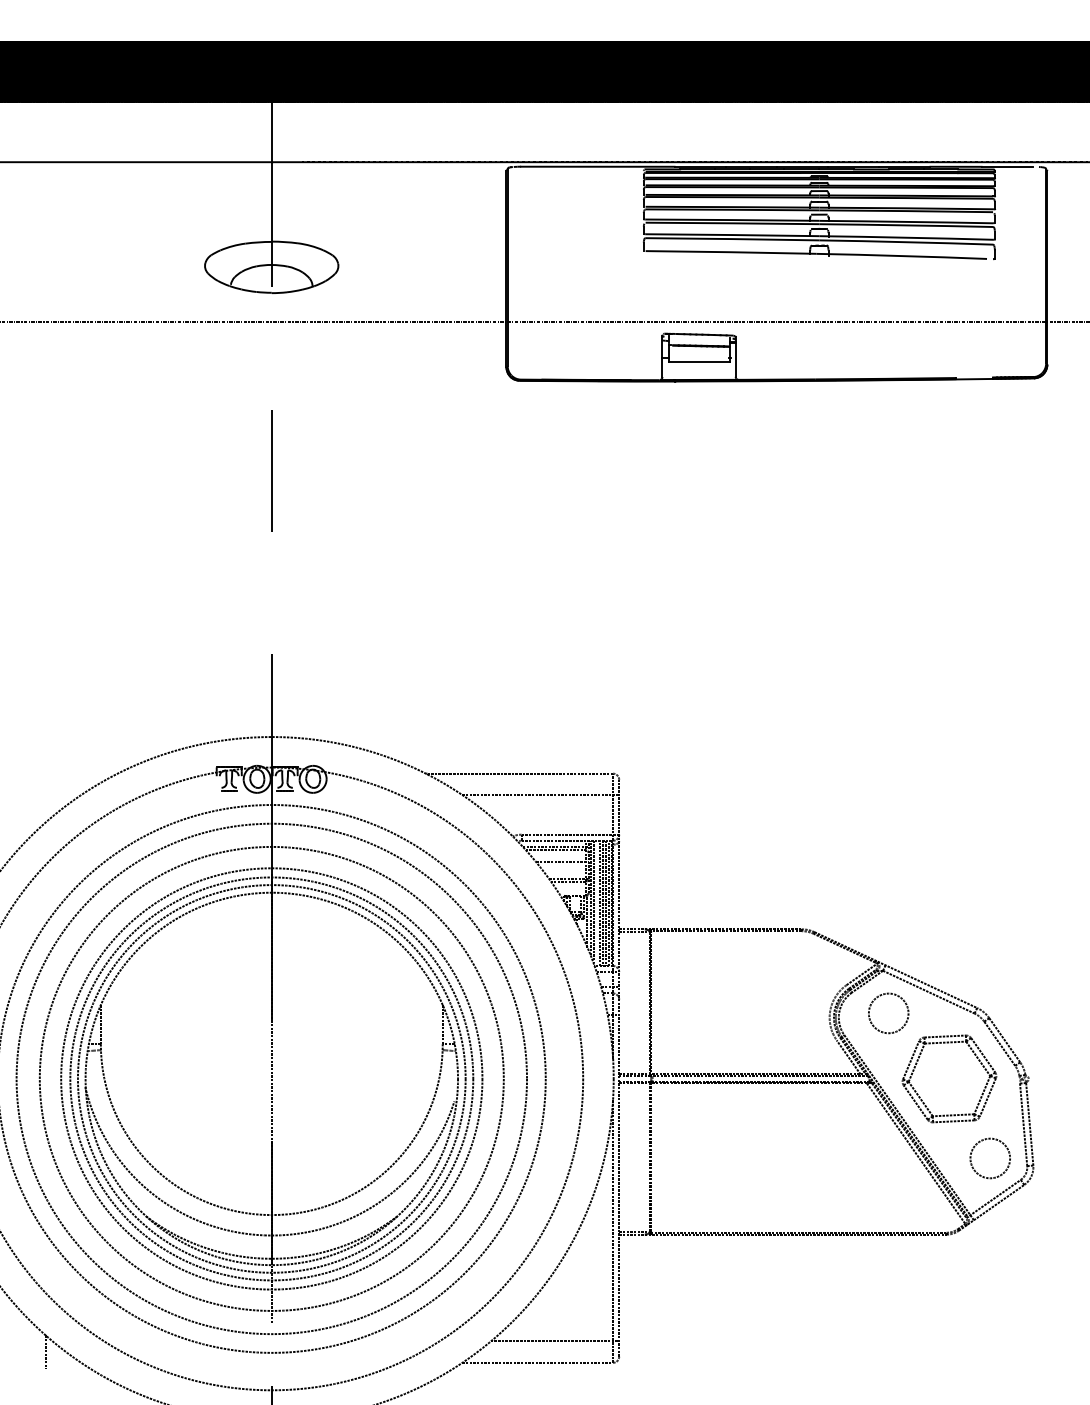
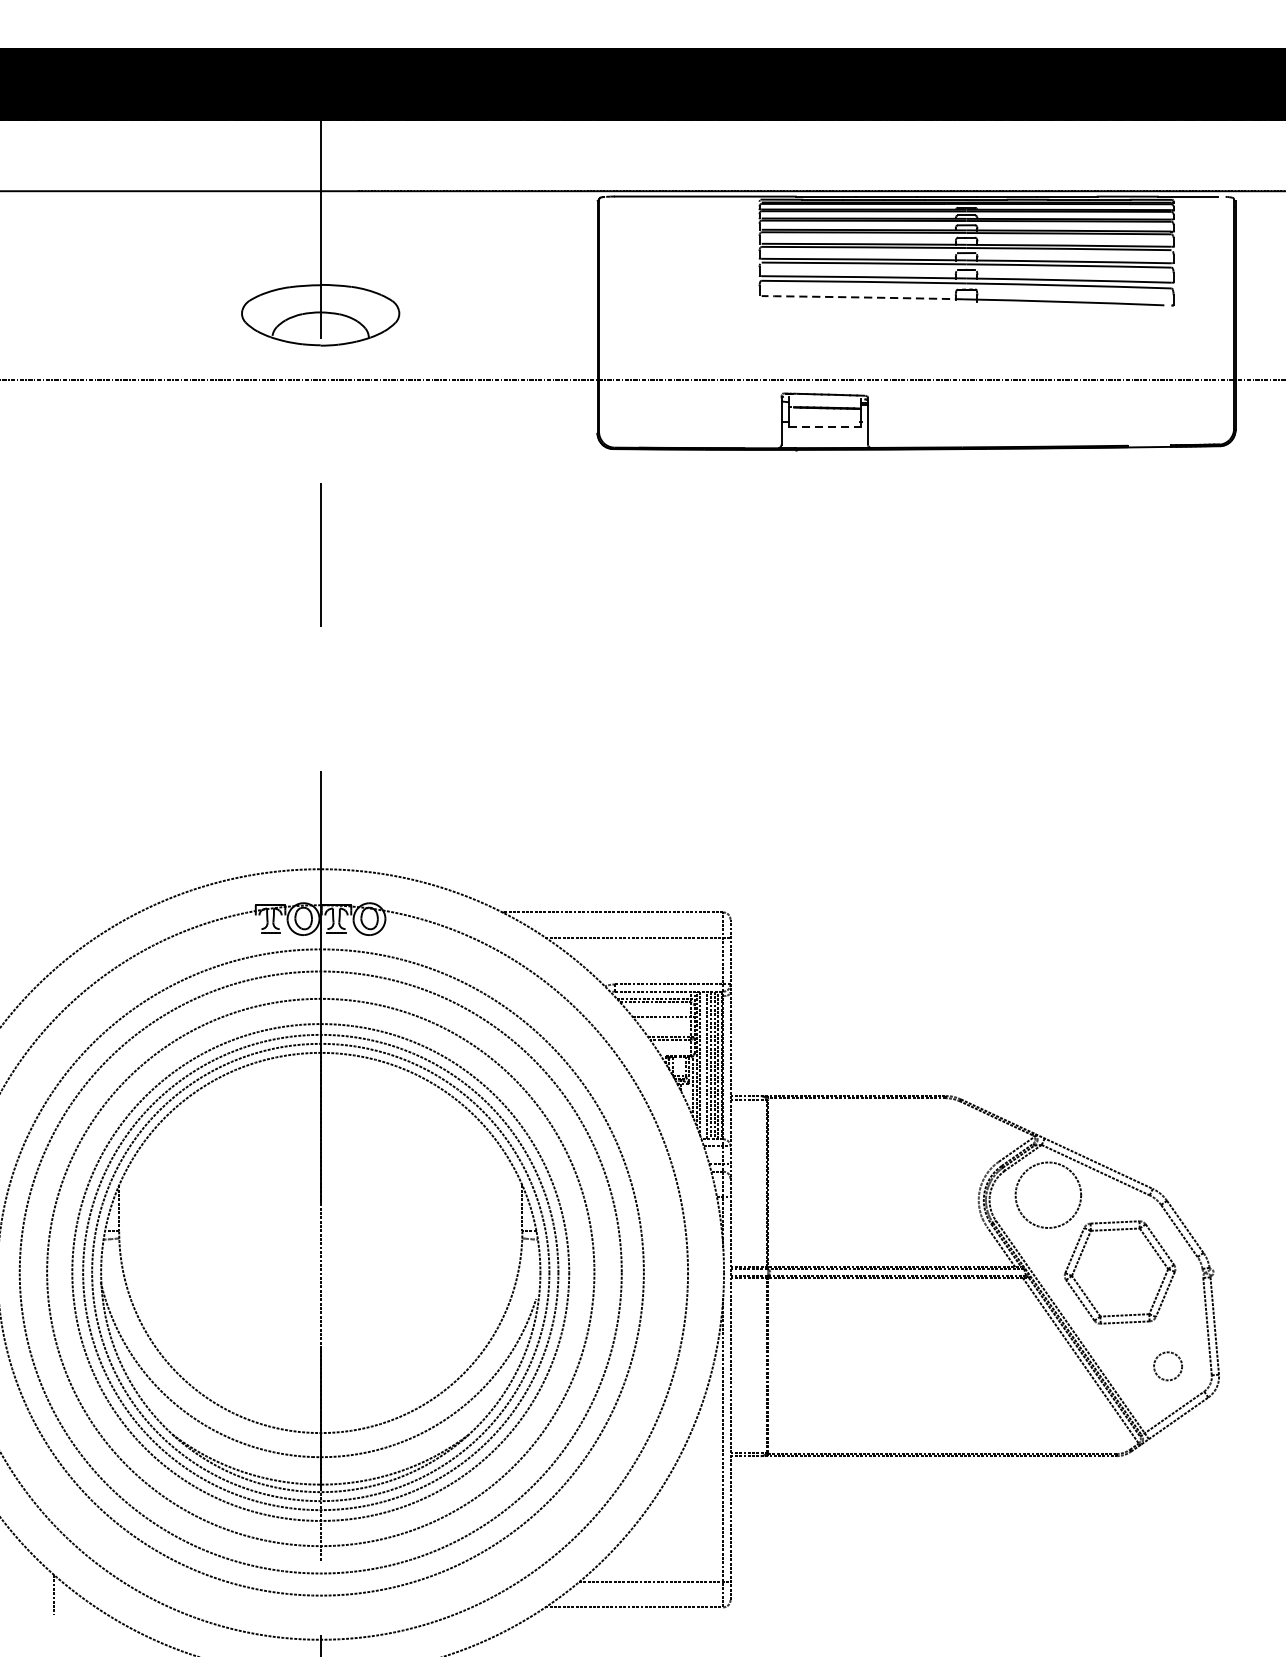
arc: (731, 252) -> (862, 297), solid -> dashed
line: (699, 362) -> (825, 427), solid -> dashed
circle: (888, 1013) -> (1048, 1195), size x1.4
circle: (989, 1158) -> (1167, 1366), size x0.6

